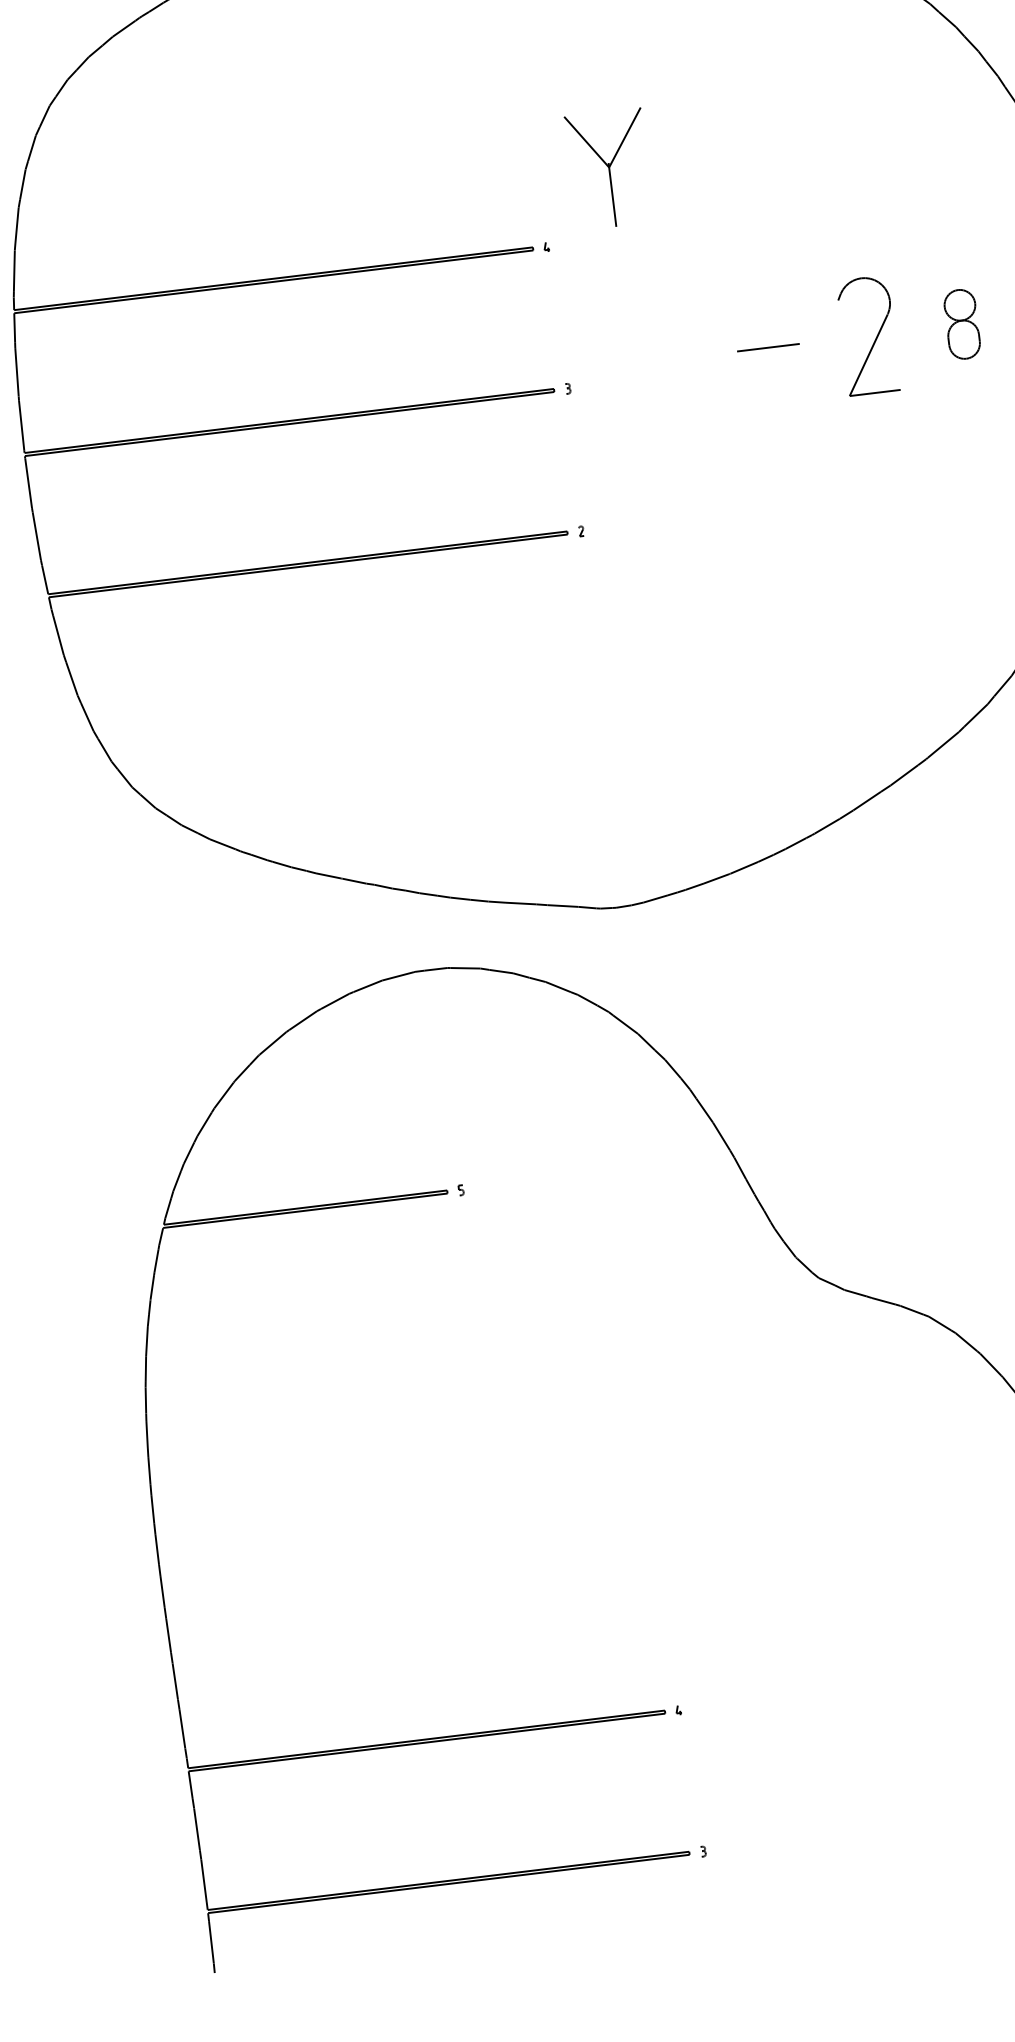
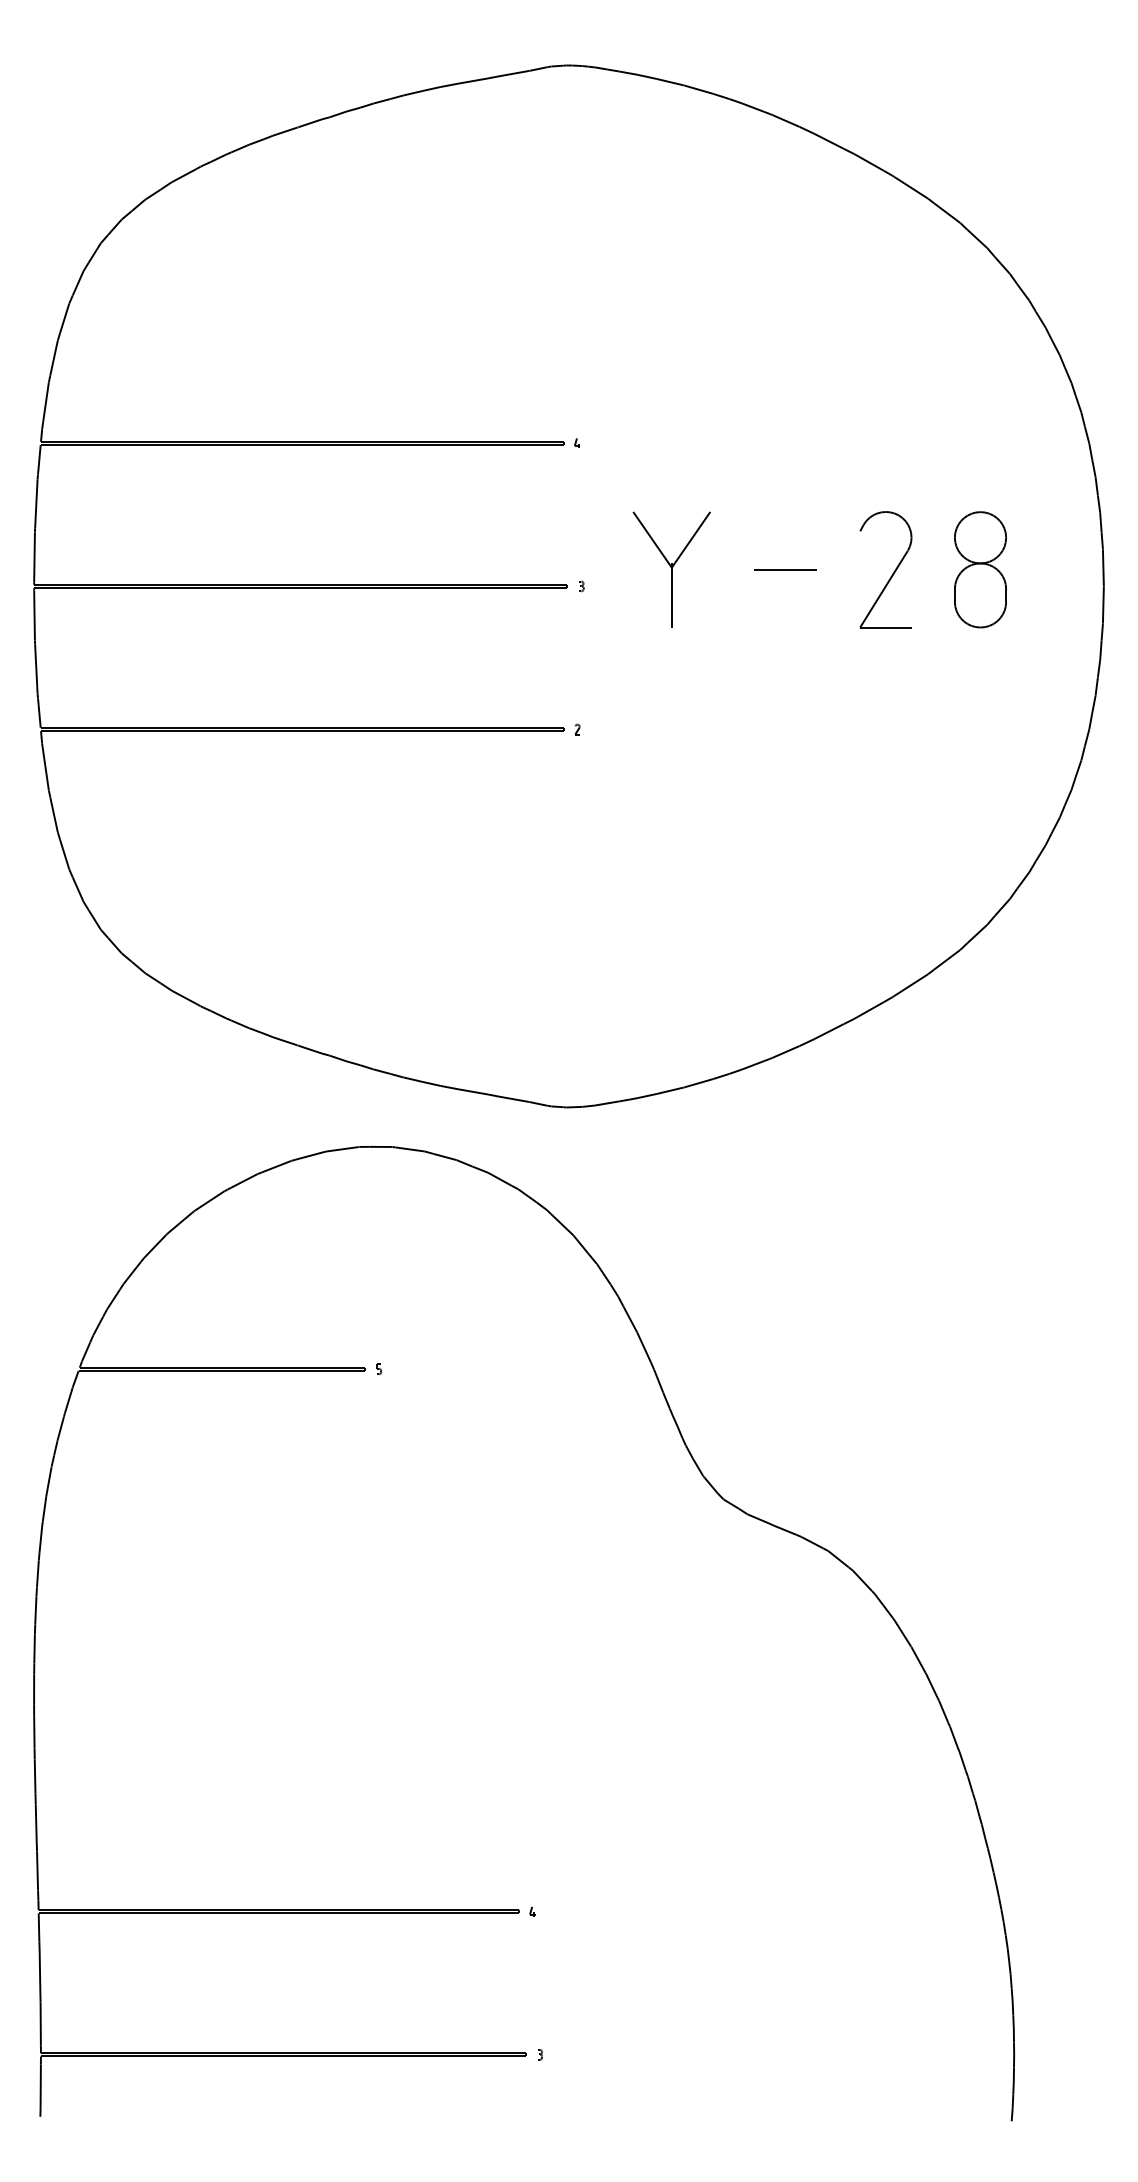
part: (609, 169) -> (671, 569), moved
part: (962, 324) -> (980, 569), size x1.67

